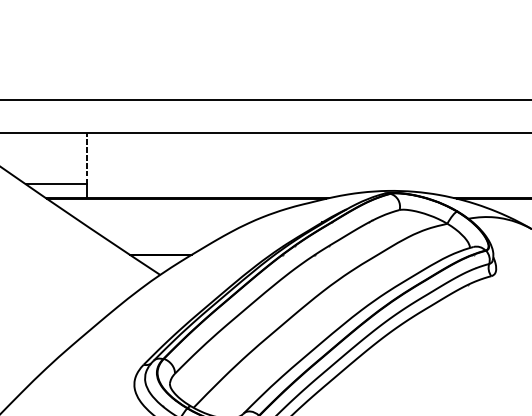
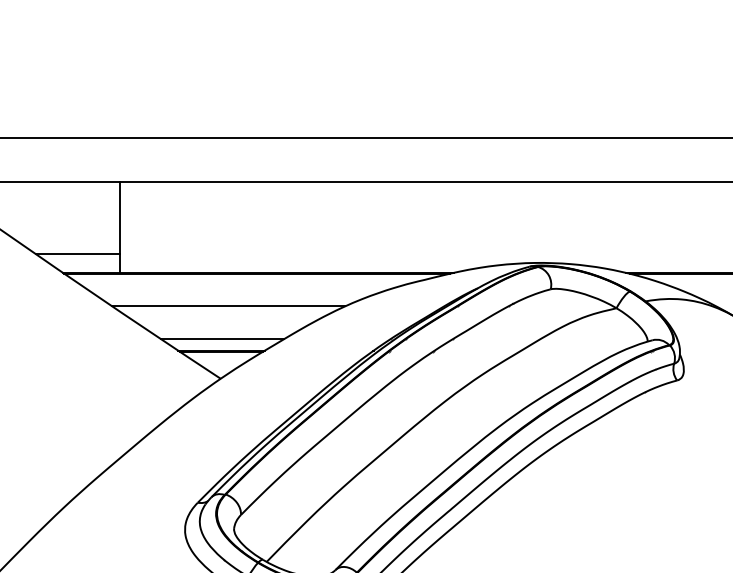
line: (87, 158) -> (120, 218), dashed -> solid
line: (165, 222) -> (228, 306), added
line: (161, 246) -> (222, 339), added

